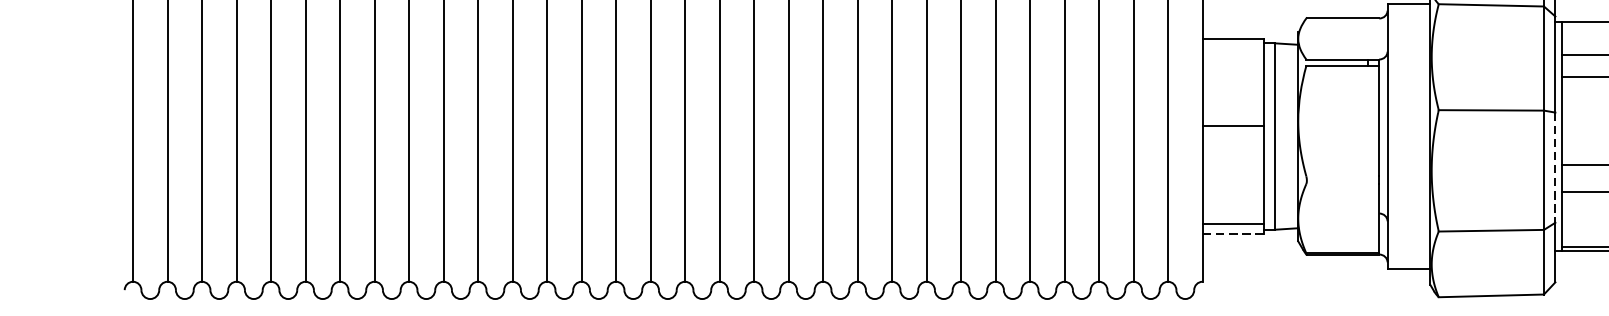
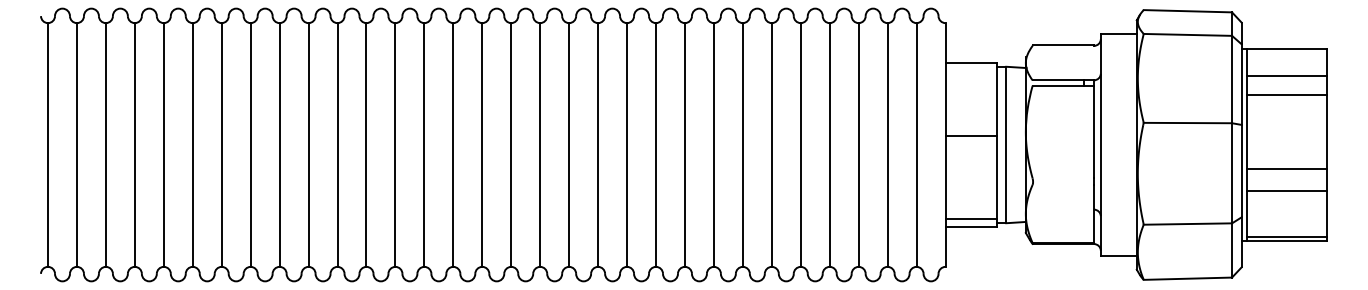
line: (1555, 168) -> (1241, 171), dashed -> solid
line: (1233, 234) -> (971, 227), dashed -> solid

